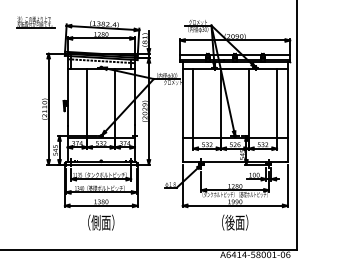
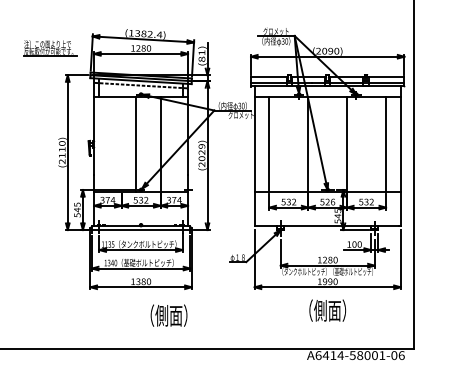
part: (36, 22) -> (50, 48), moved
line: (87, 103) -> (135, 144), moved
text: (100, 222) -> (168, 315), moved
text: (229, 222) -> (320, 310), （後面） -> （側面）

